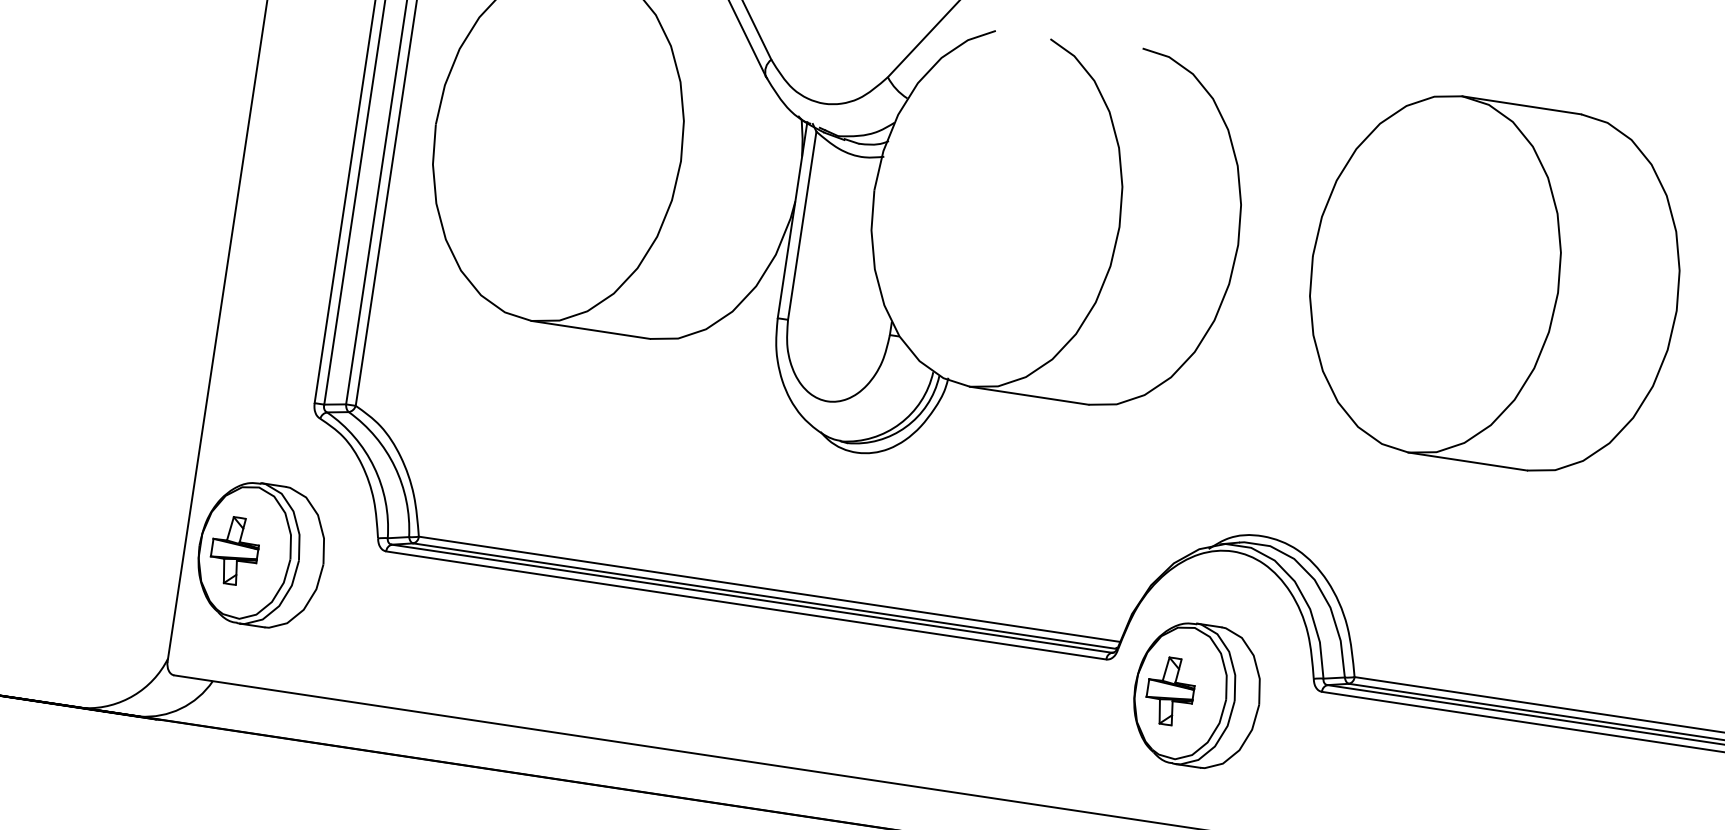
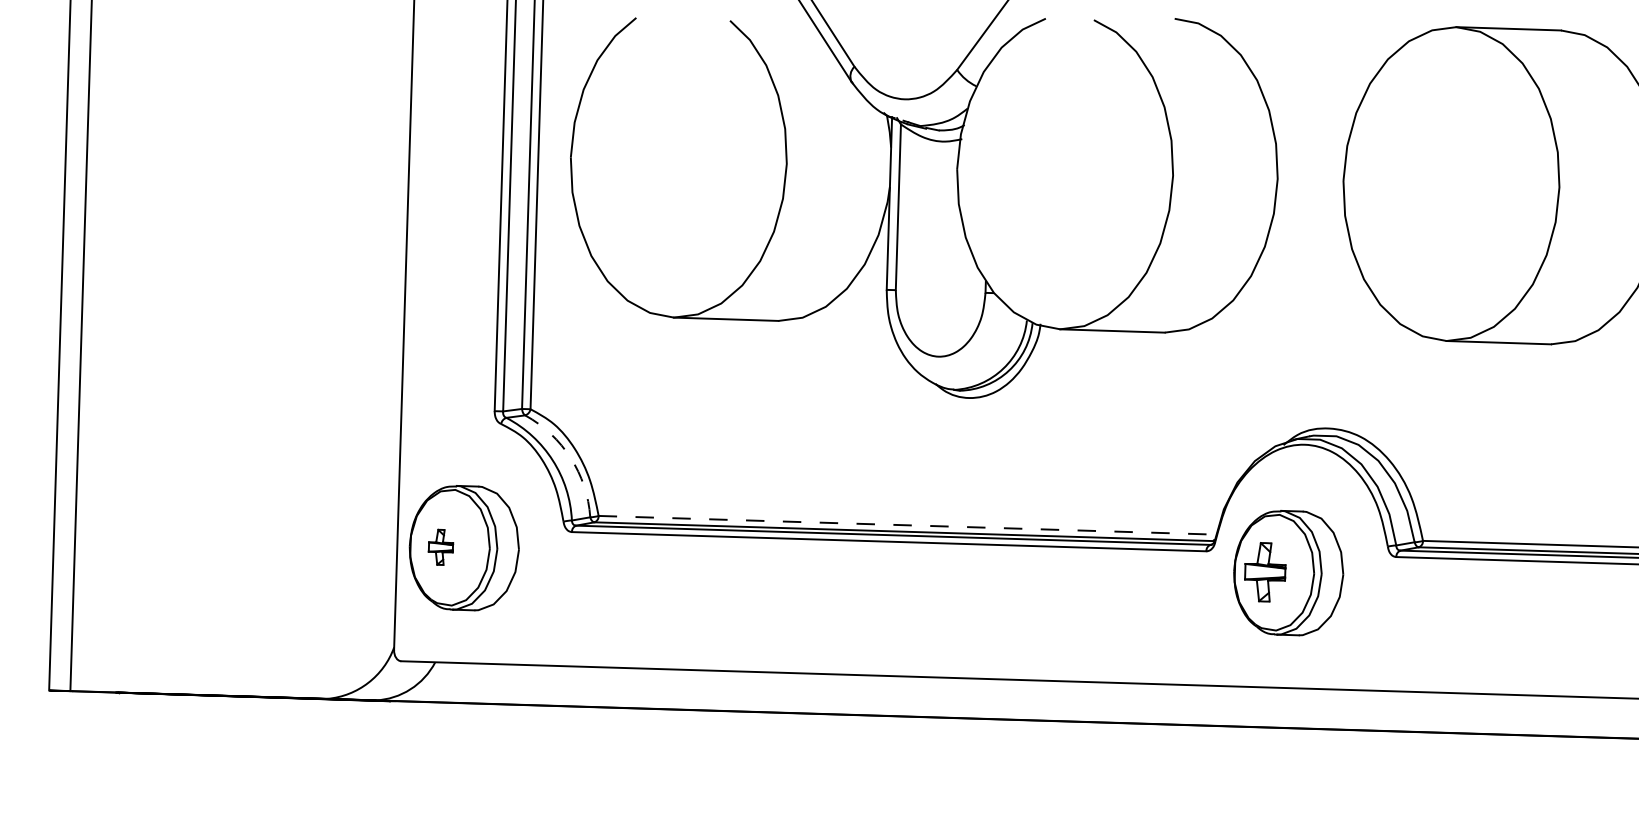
arc: (394, 467) -> (570, 458), solid -> dashed
part: (234, 551) -> (440, 547), size x0.6
line: (769, 589) -> (907, 525), solid -> dashed

